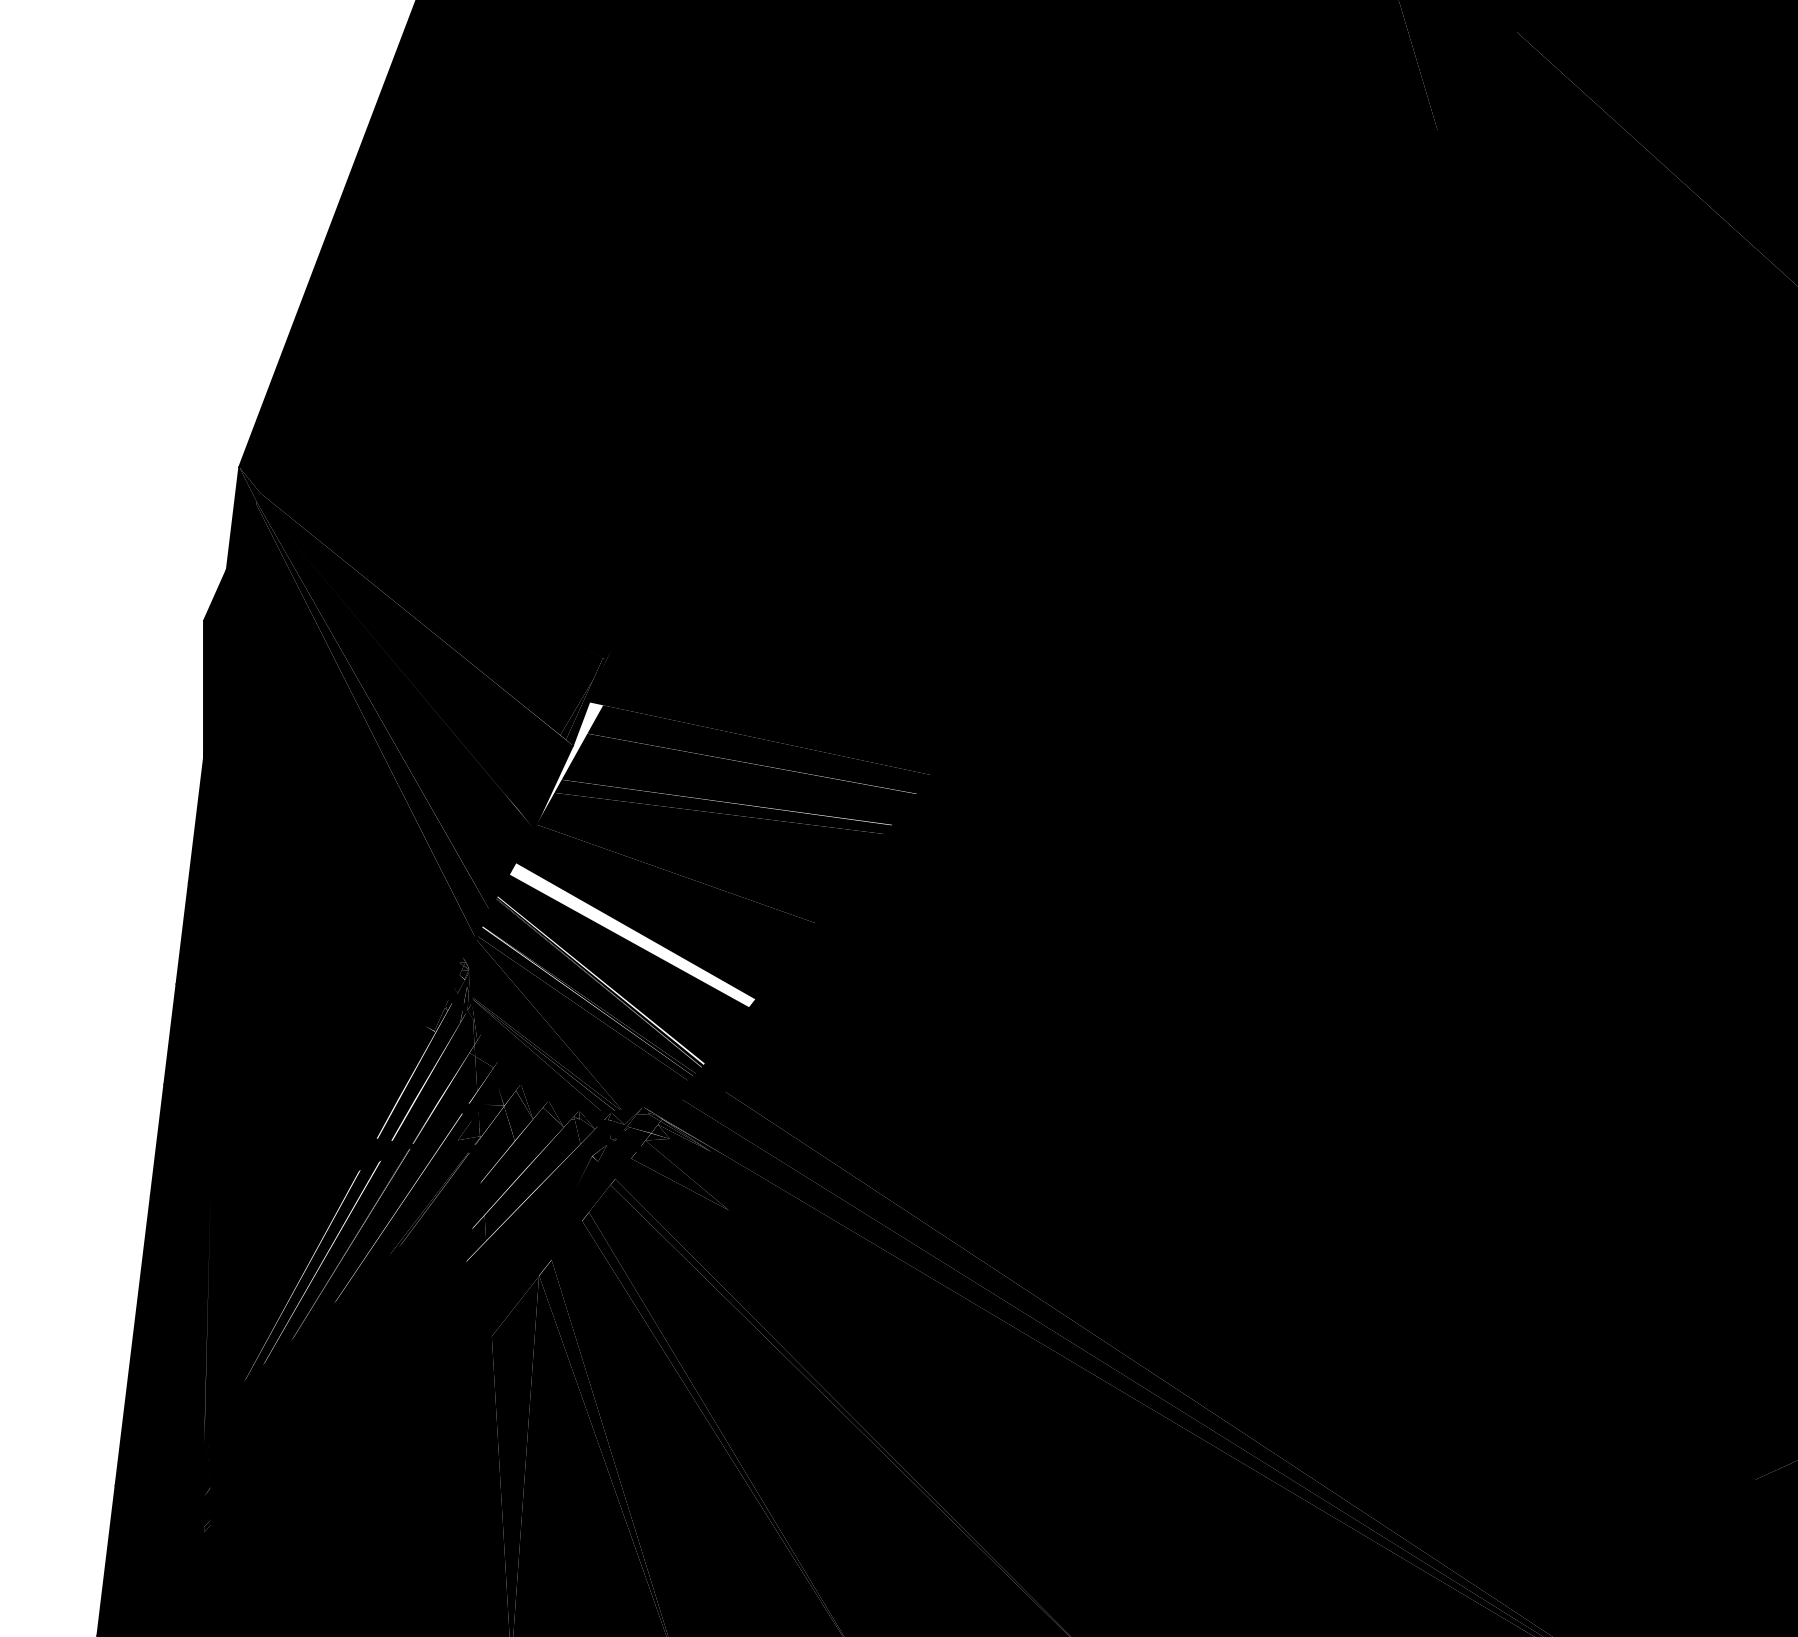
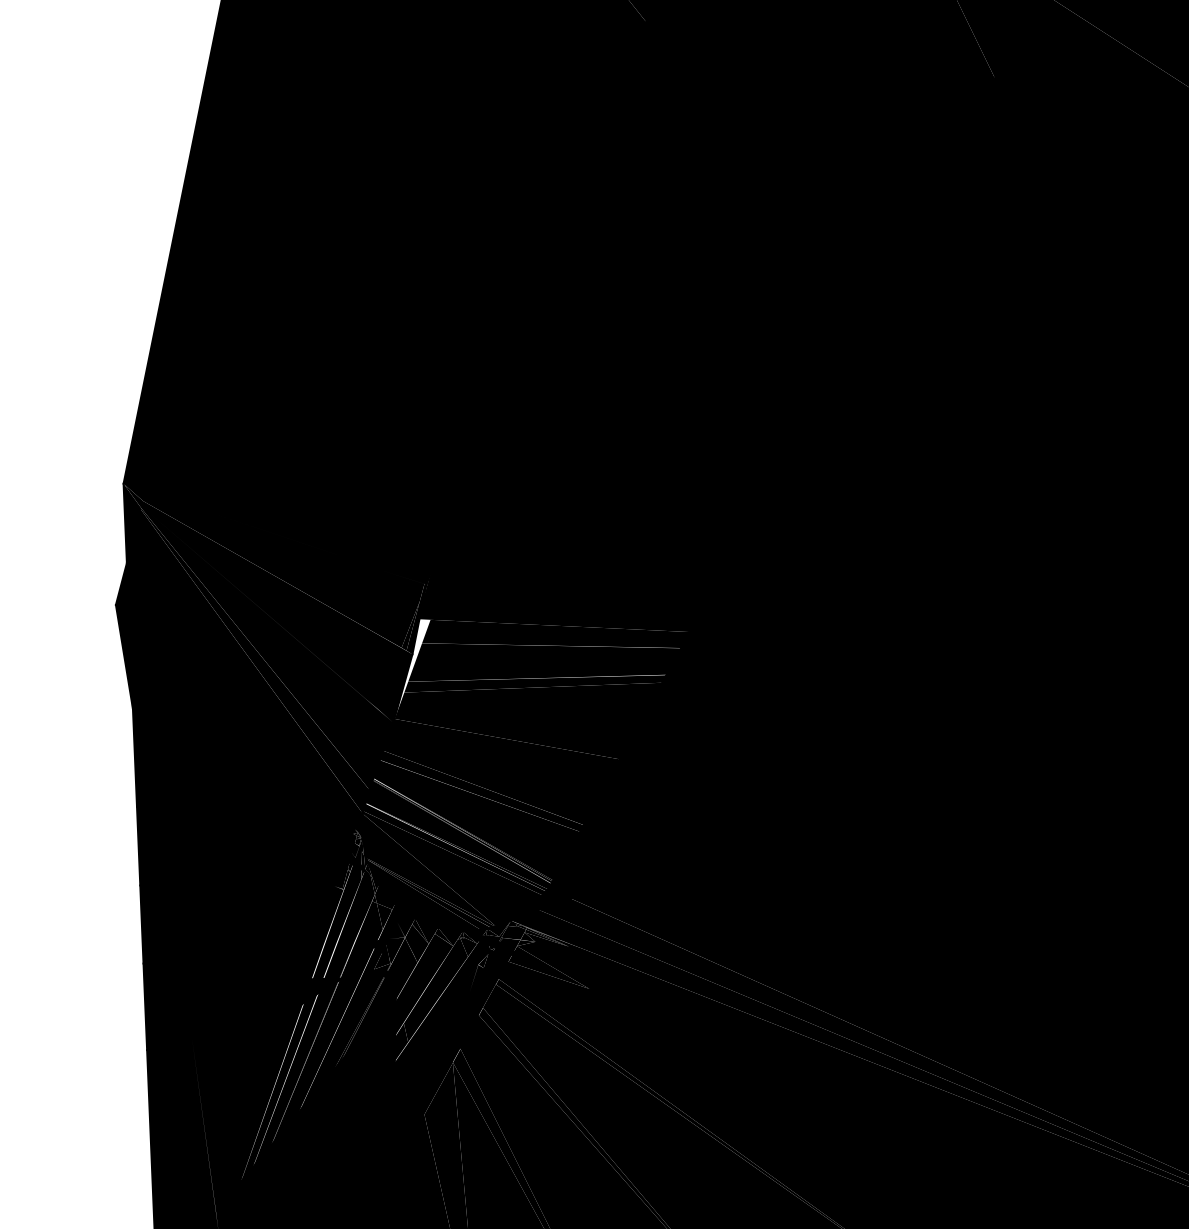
fill: (690, 964) -> (529, 806), added
fill: (616, 992) -> (476, 836), added

